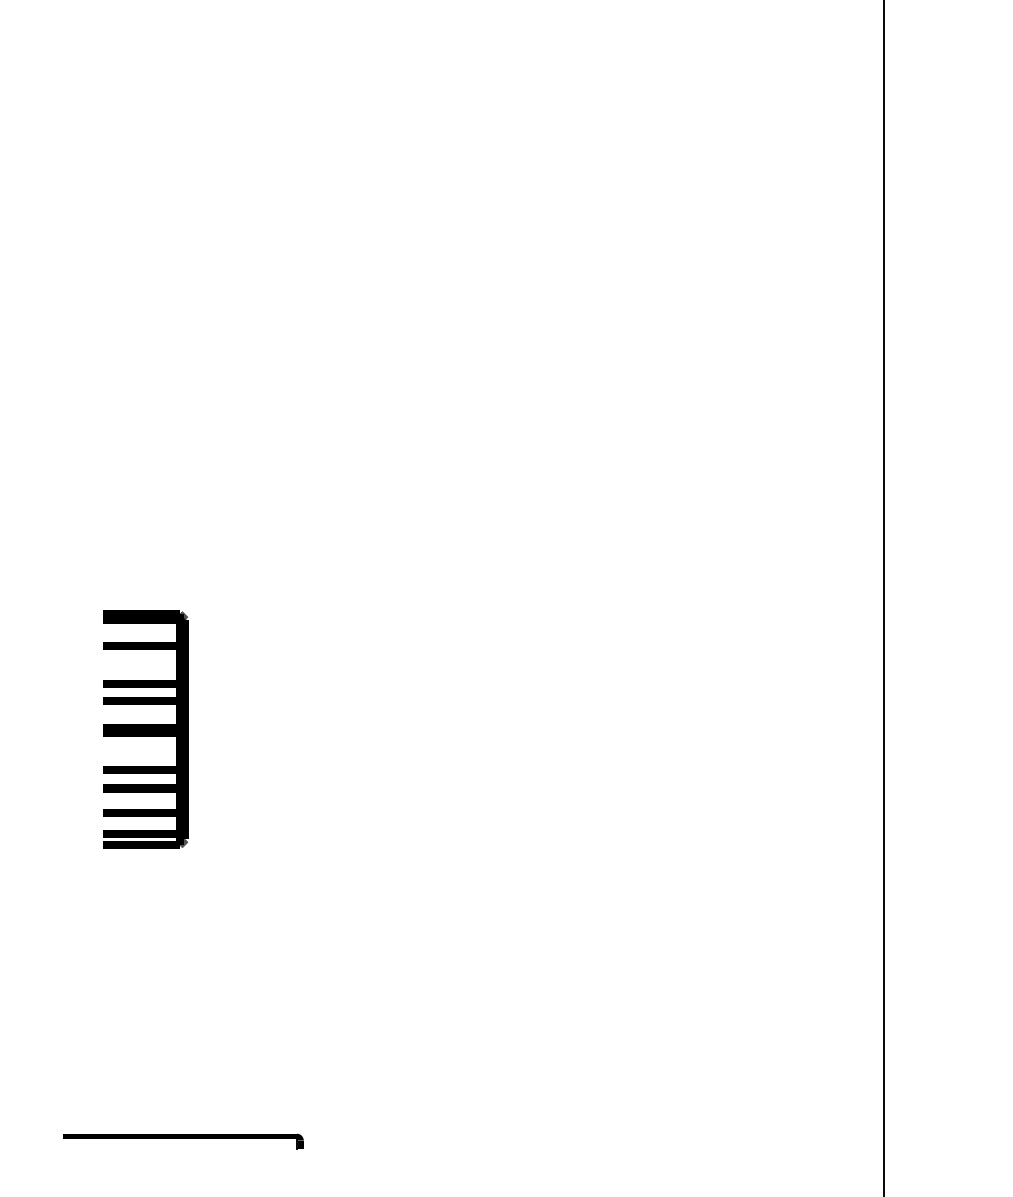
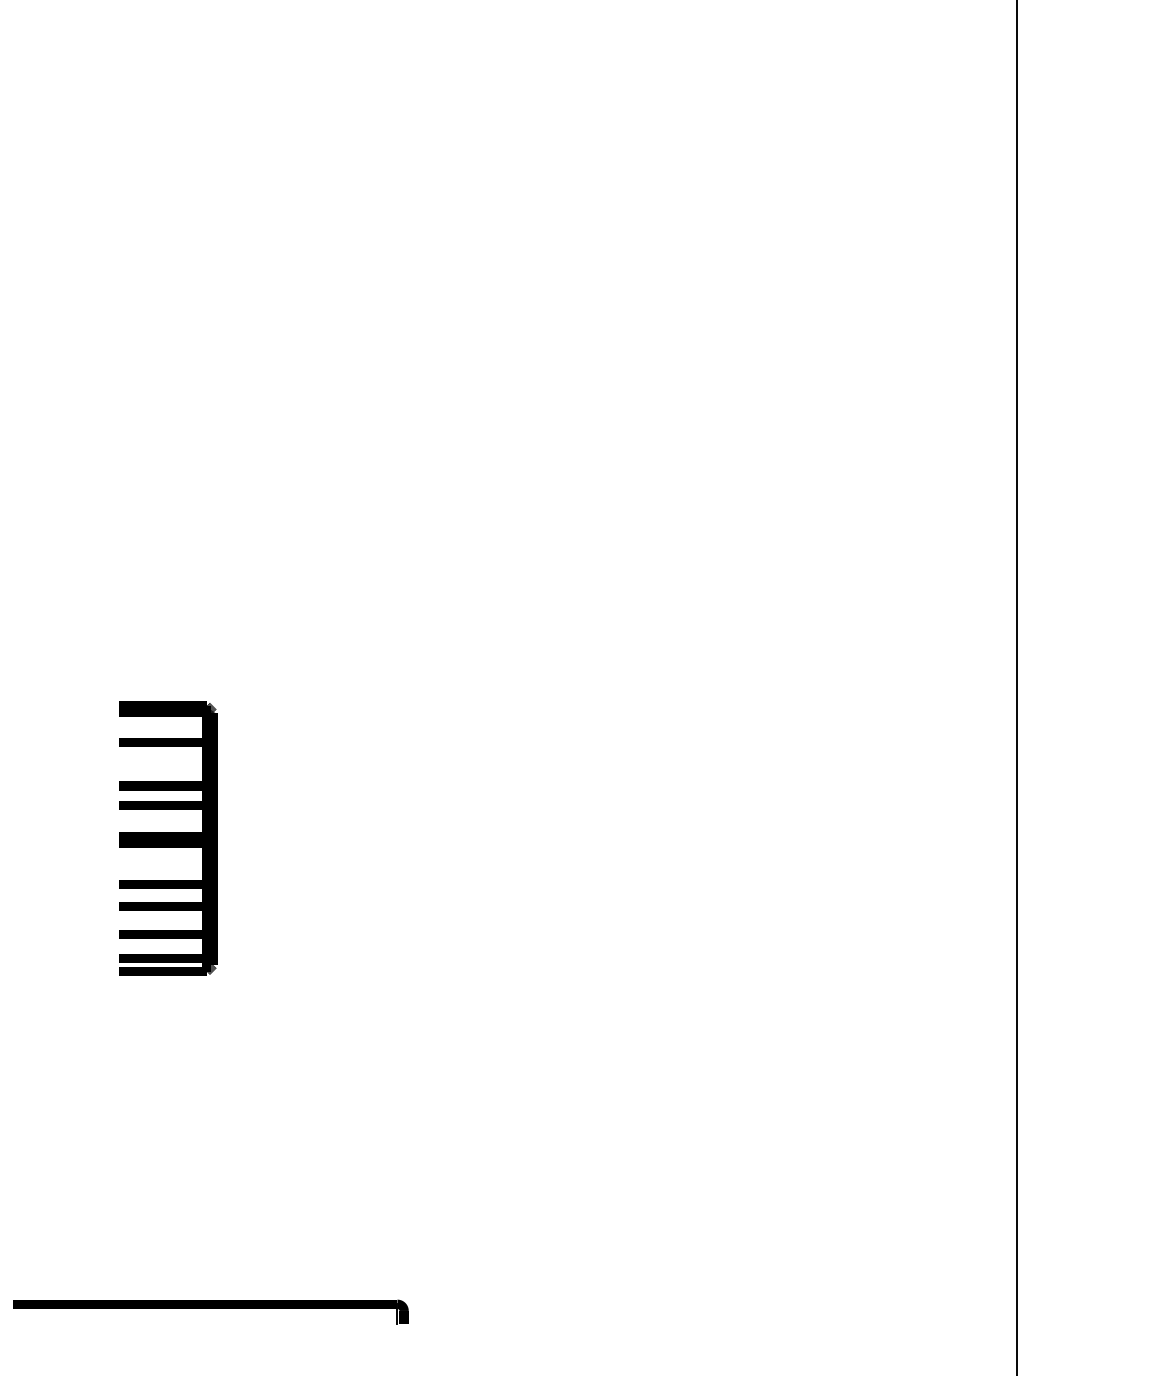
part: (182, 1140) -> (210, 1311), size x1.43

